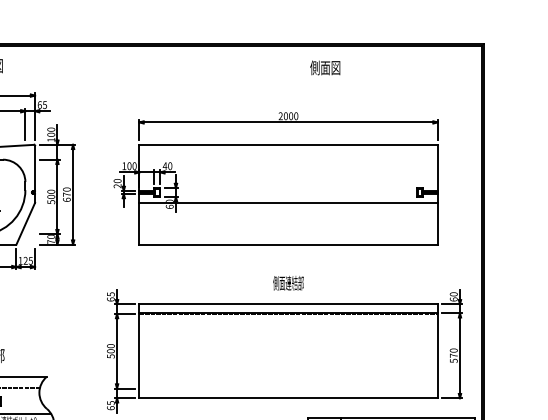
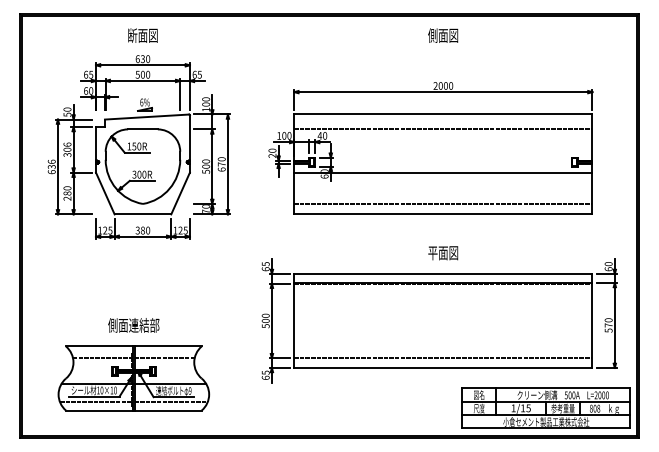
text: (325, 67) -> (443, 35), moved
line: (288, 159) -> (443, 129), added
line: (288, 233) -> (443, 203), added
text: (288, 282) -> (443, 252), 側面連結部 -> 平面図
line: (288, 388) -> (443, 358), added

